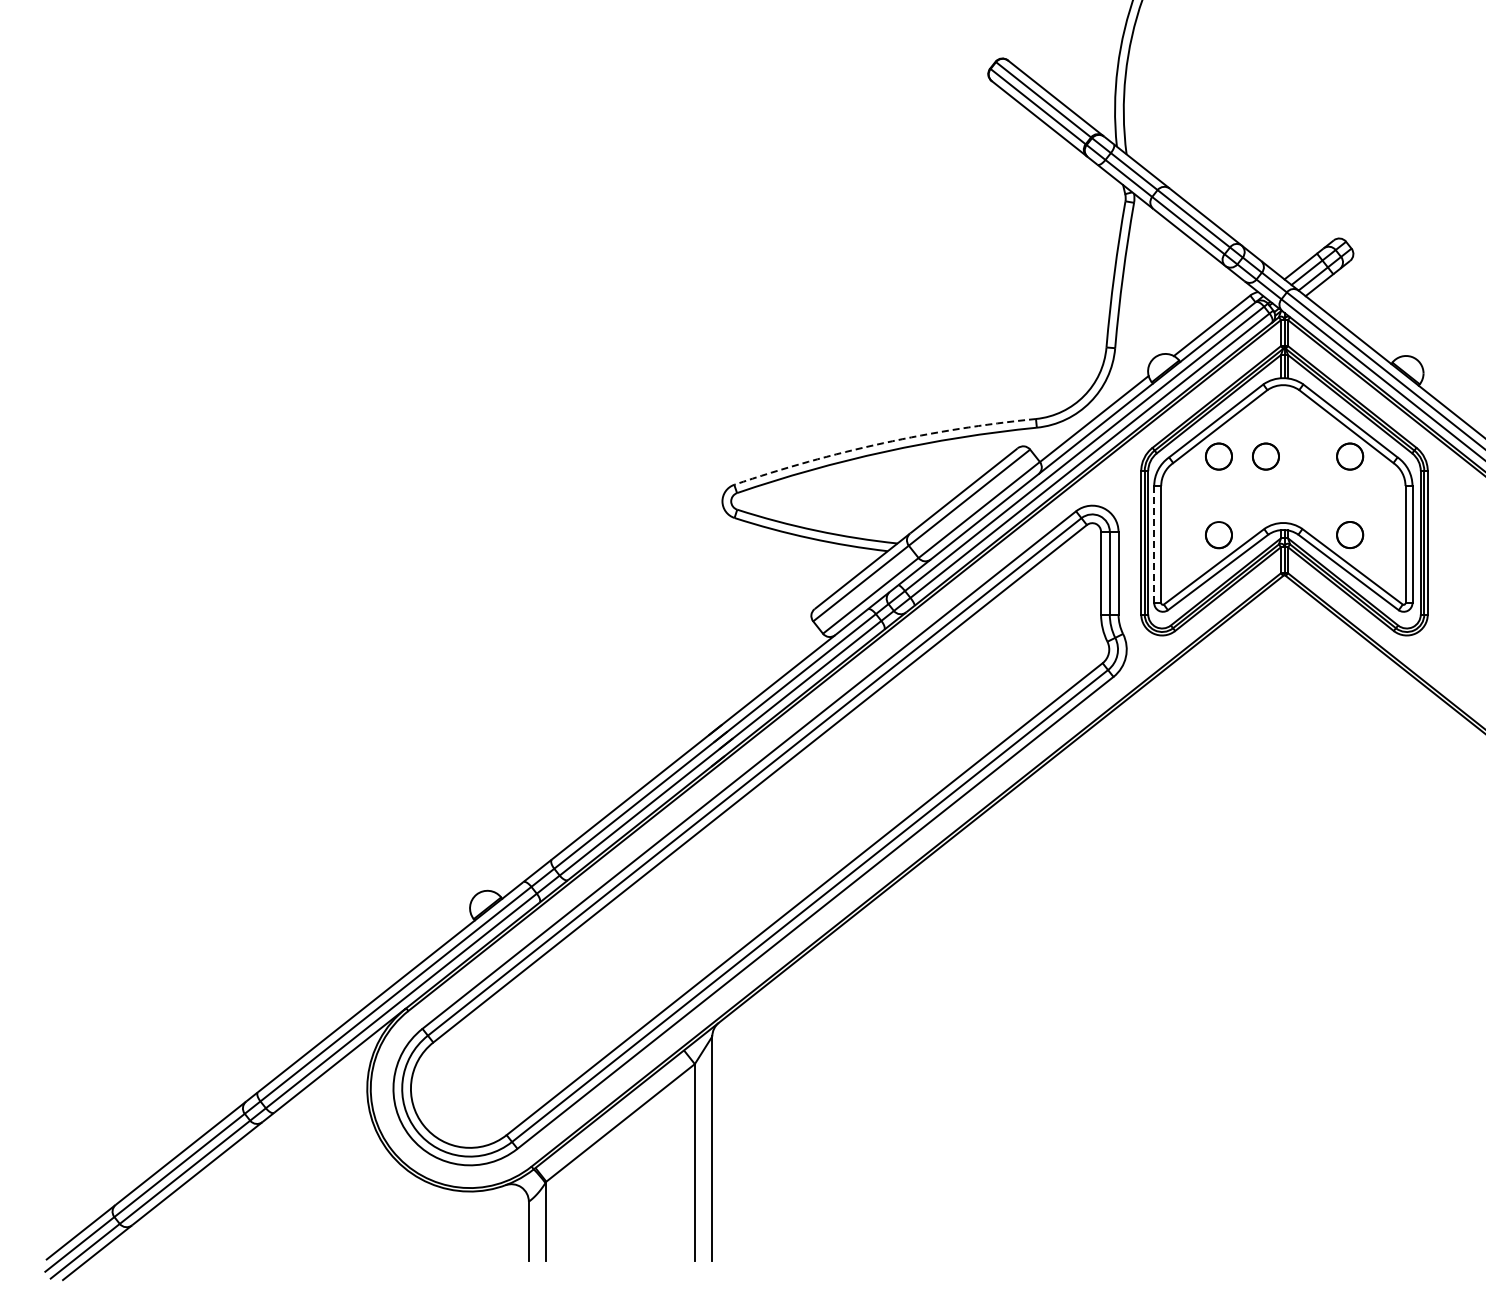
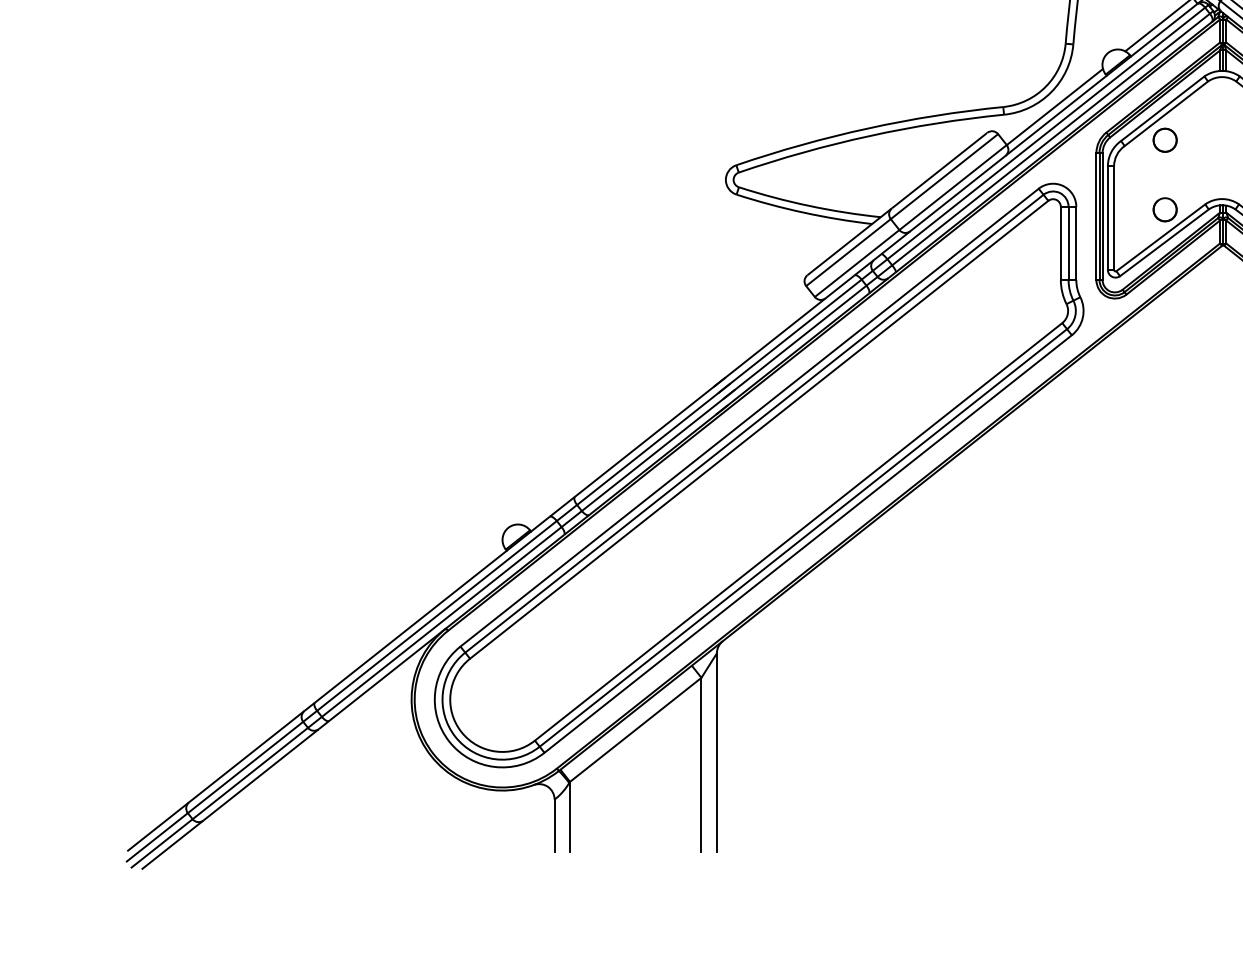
arc: (883, 443) -> (868, 128), dashed -> solid
circle: (1265, 456) -> (1206, 140), removed
line: (1154, 544) -> (1108, 218), dashed -> solid

